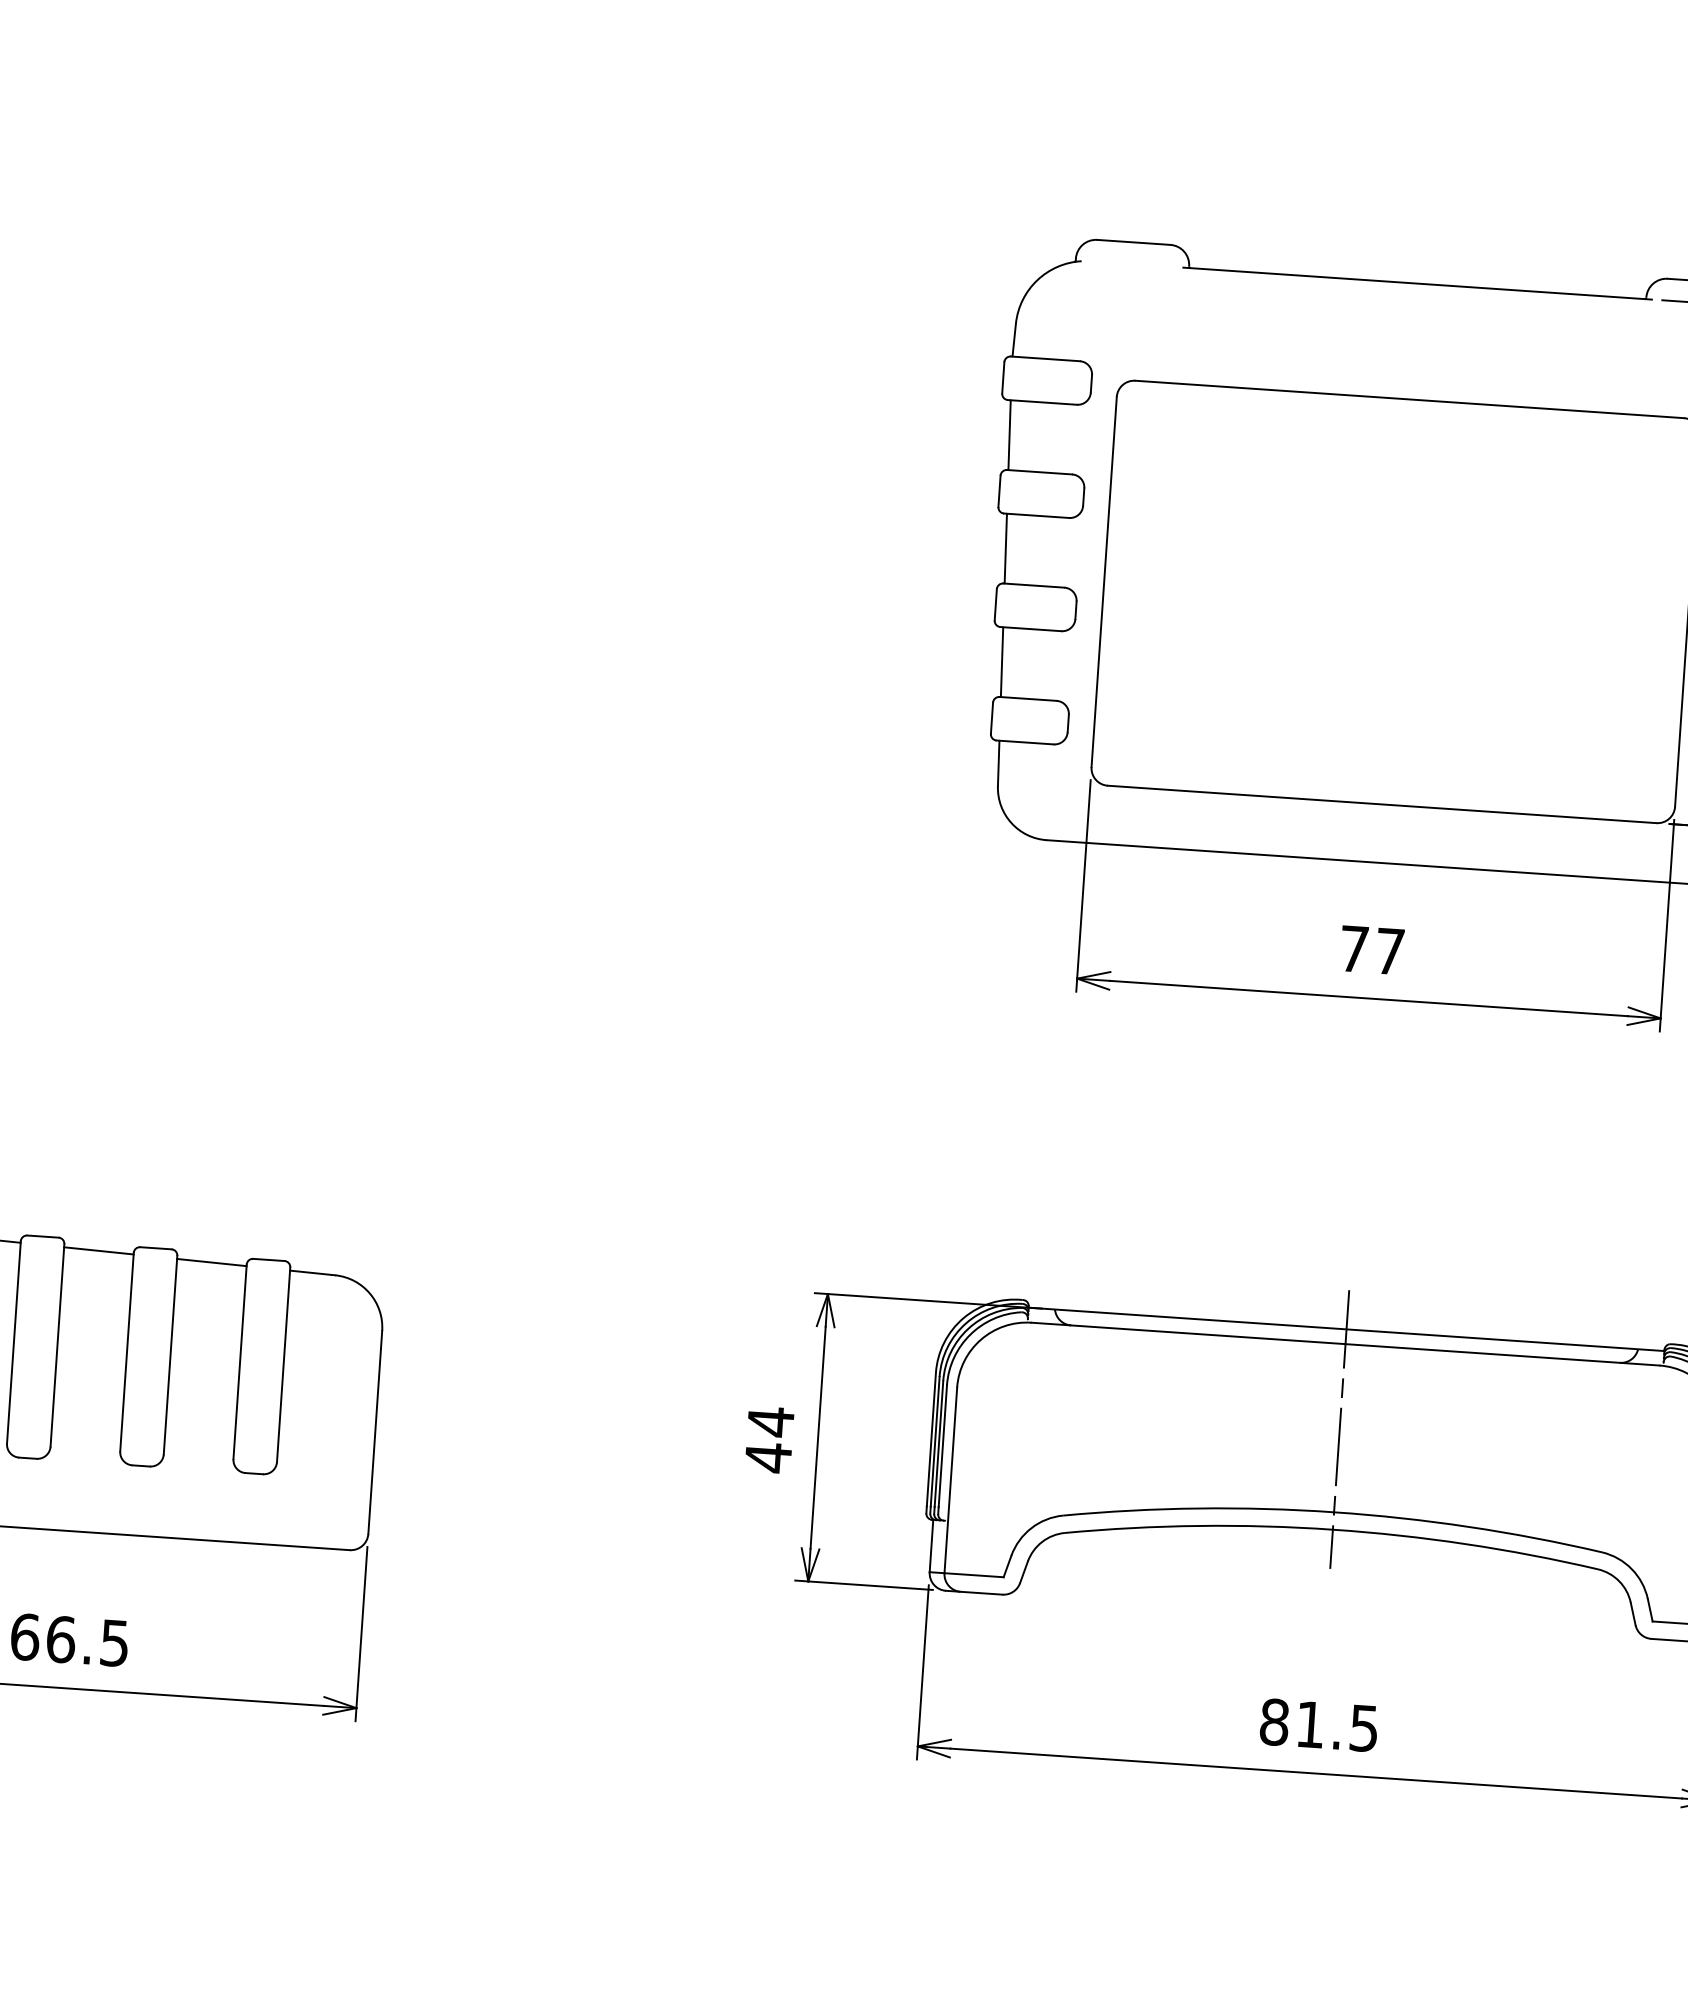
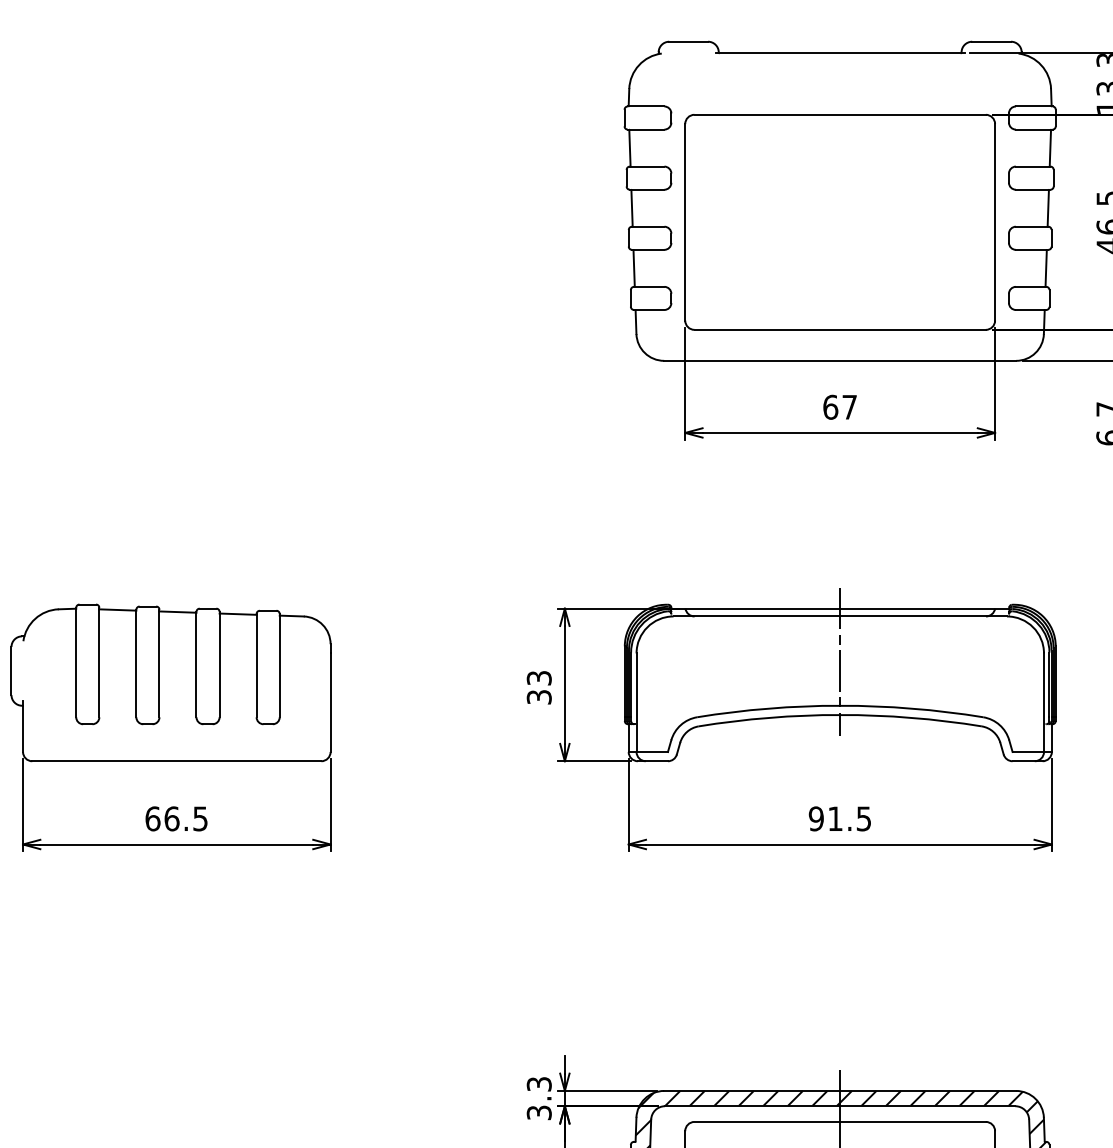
text: (1354, 947) -> (830, 406), 77 -> 67
text: (768, 1439) -> (538, 687), 44 -> 33
text: (1272, 1721) -> (815, 818), 81.5 -> 91.5

